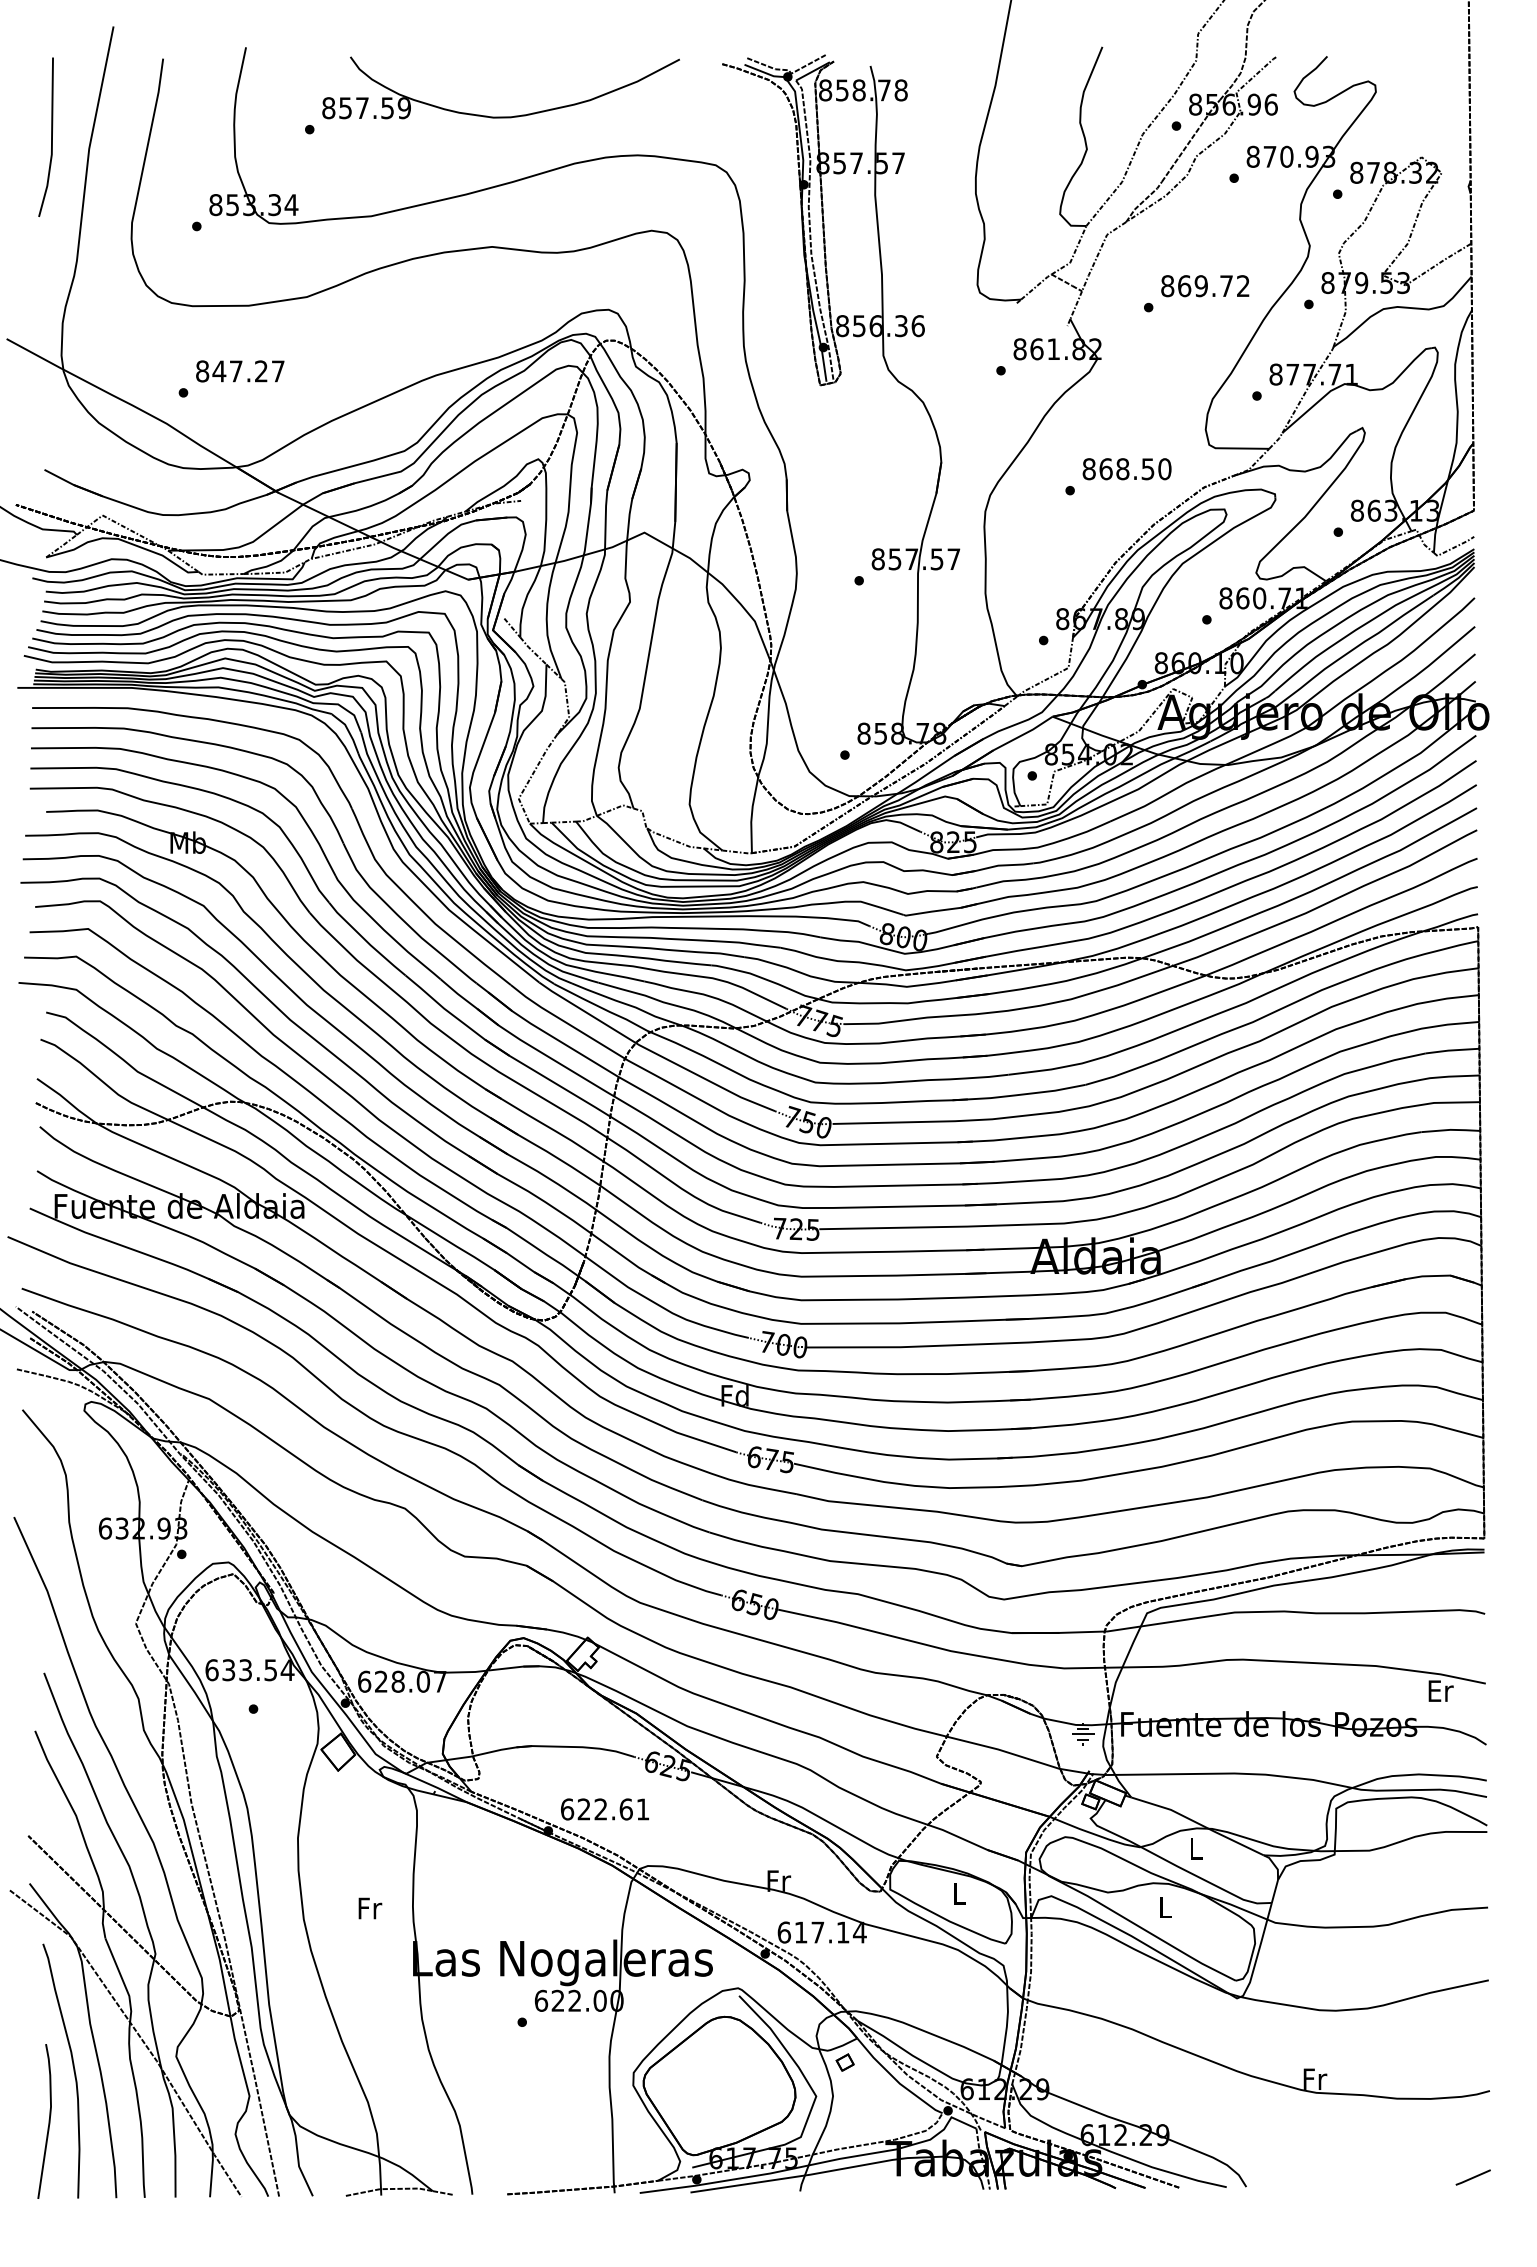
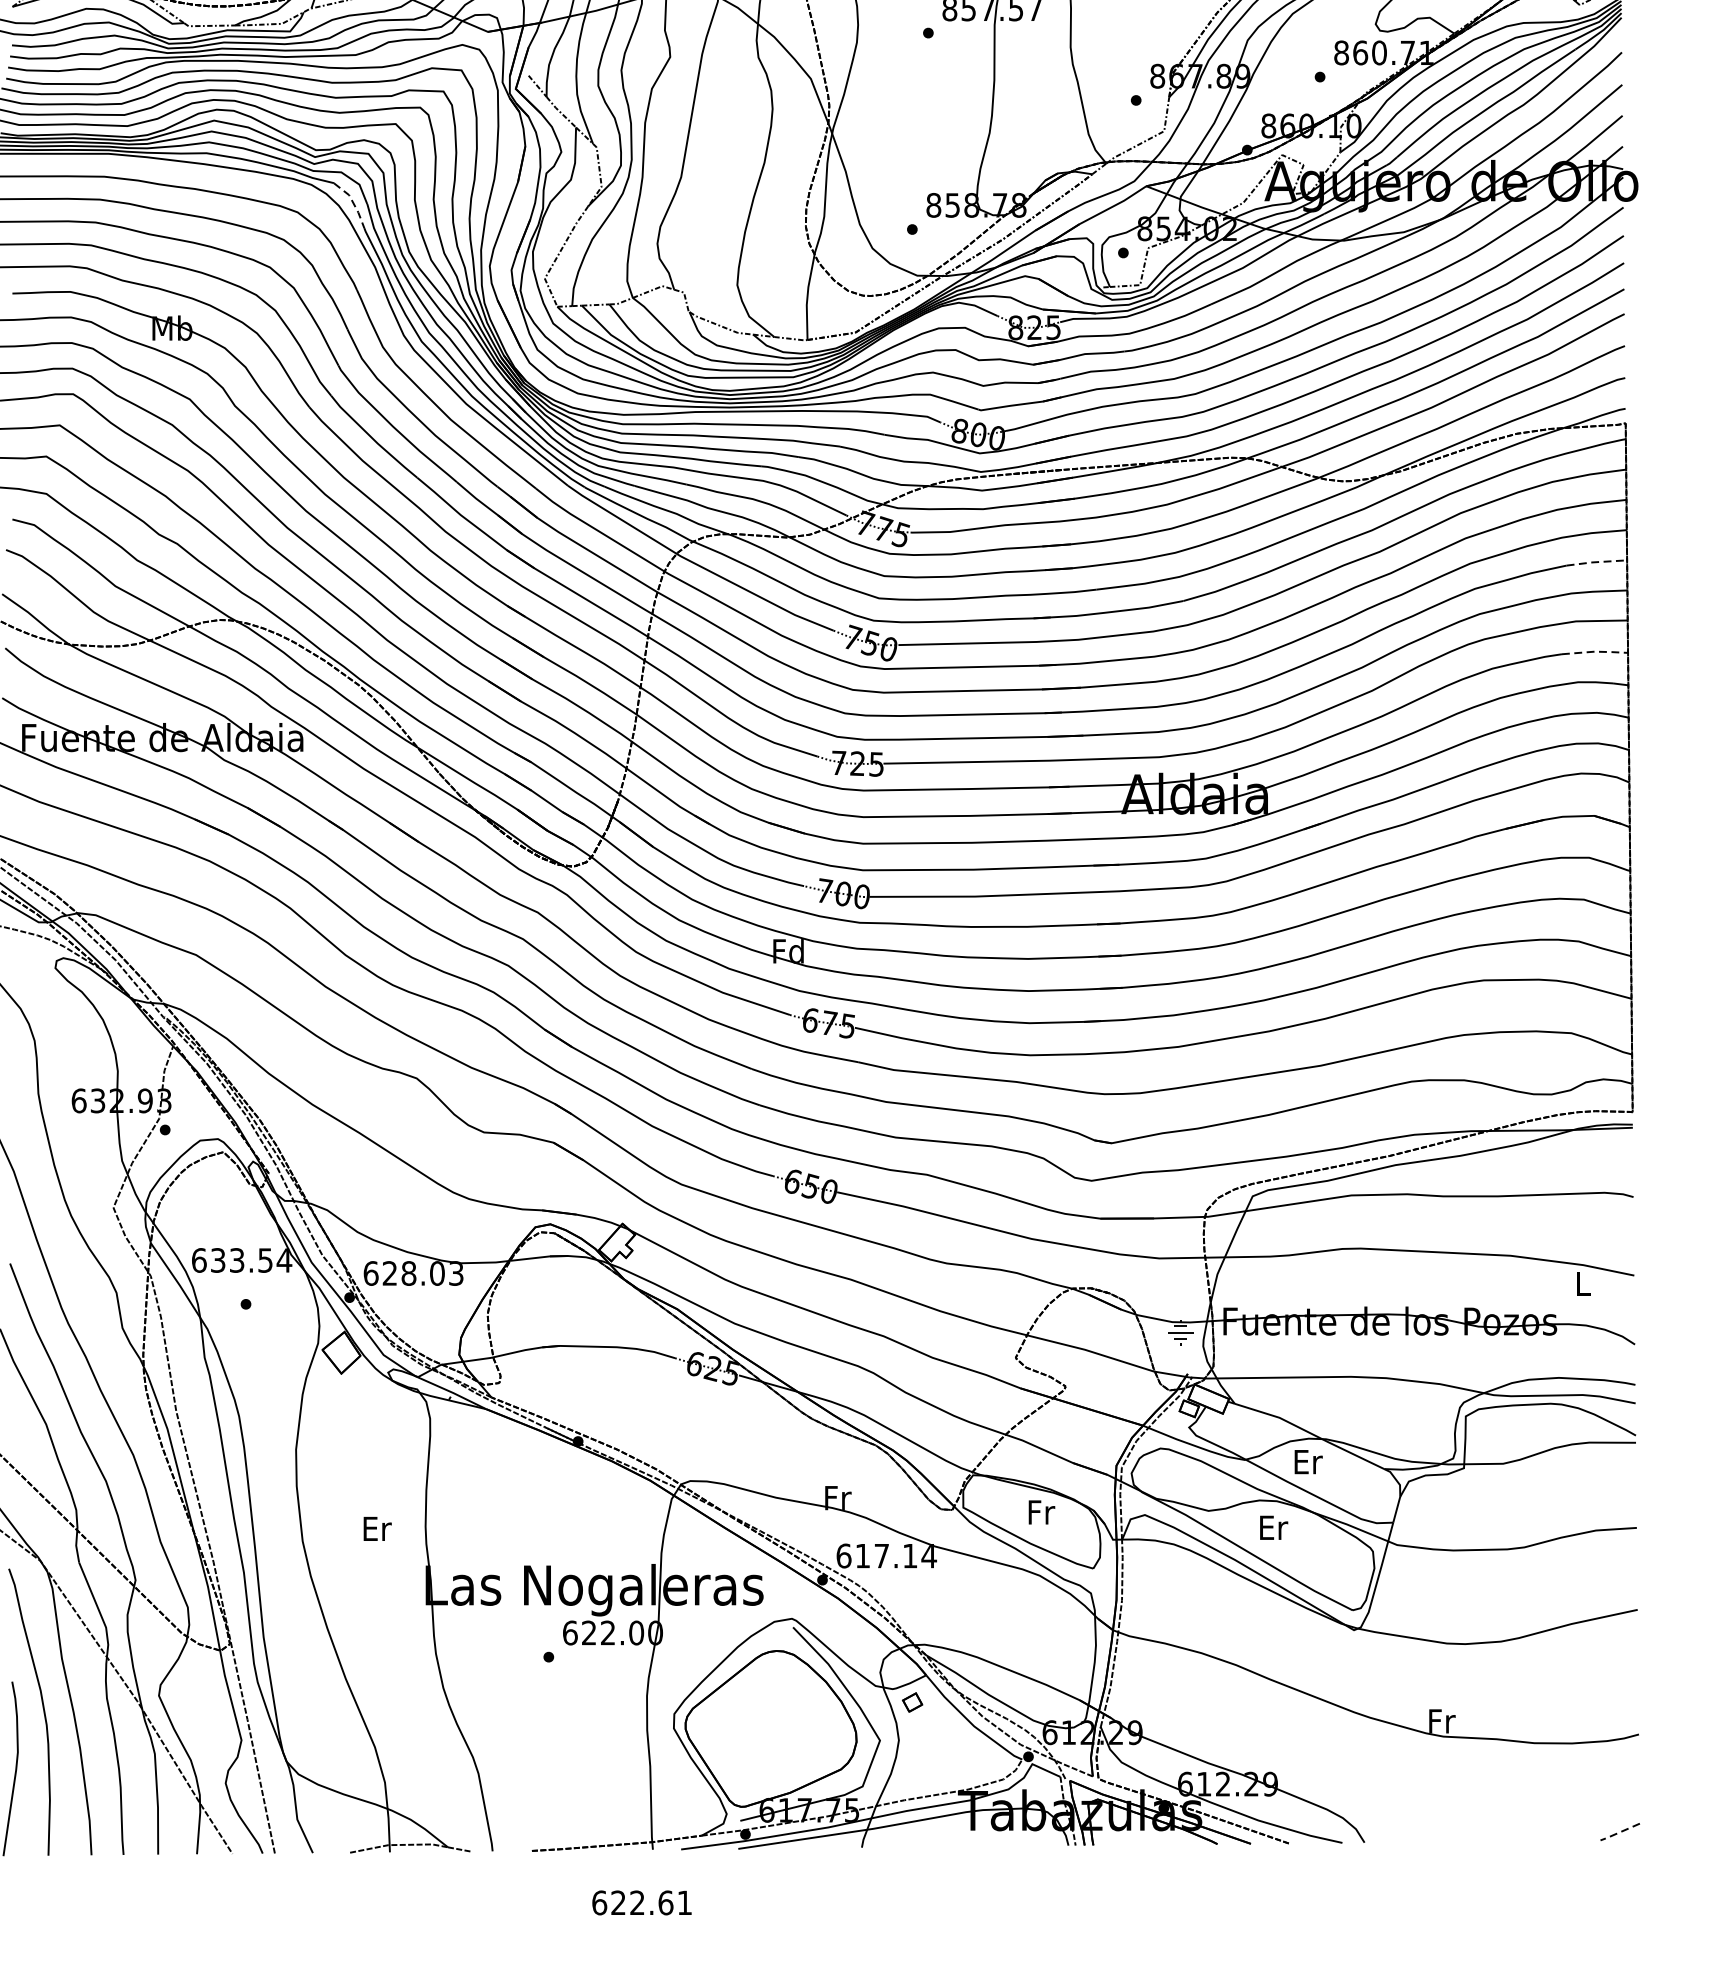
line: (348, 731) -> (353, 202), solid -> dashed
line: (1452, 1050) -> (1596, 562), solid -> dashed
line: (1451, 1129) -> (1595, 651), solid -> dashed
text: (439, 1681) -> (455, 1273), 628.07 -> 628.03
text: (1440, 1690) -> (1583, 1283), Er -> L
text: (604, 1809) -> (641, 1902), moved
text: (1196, 1848) -> (1308, 1461), L -> Er
text: (959, 1893) -> (1041, 1512), L -> Fr
text: (1165, 1907) -> (1273, 1527), L -> Er
text: (370, 1908) -> (377, 1528), Fr -> Er
line: (1472, 2178) -> (1619, 1833), solid -> dashed

